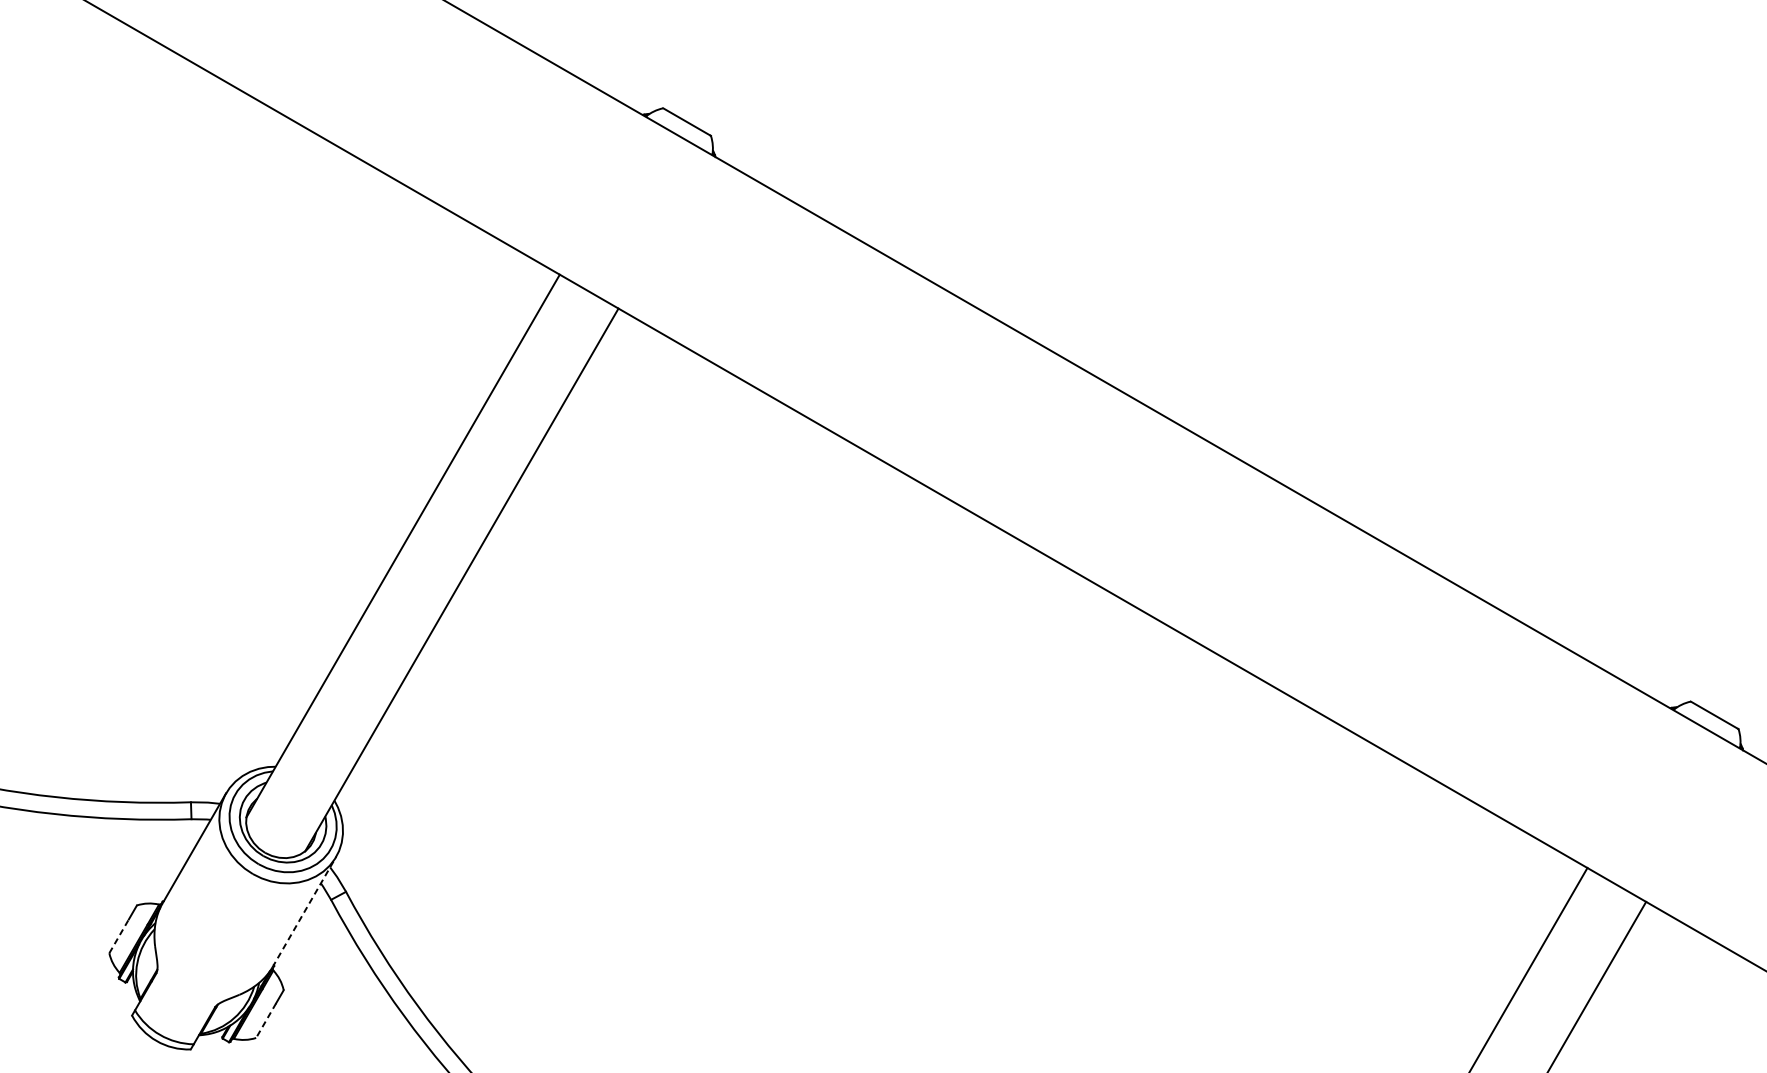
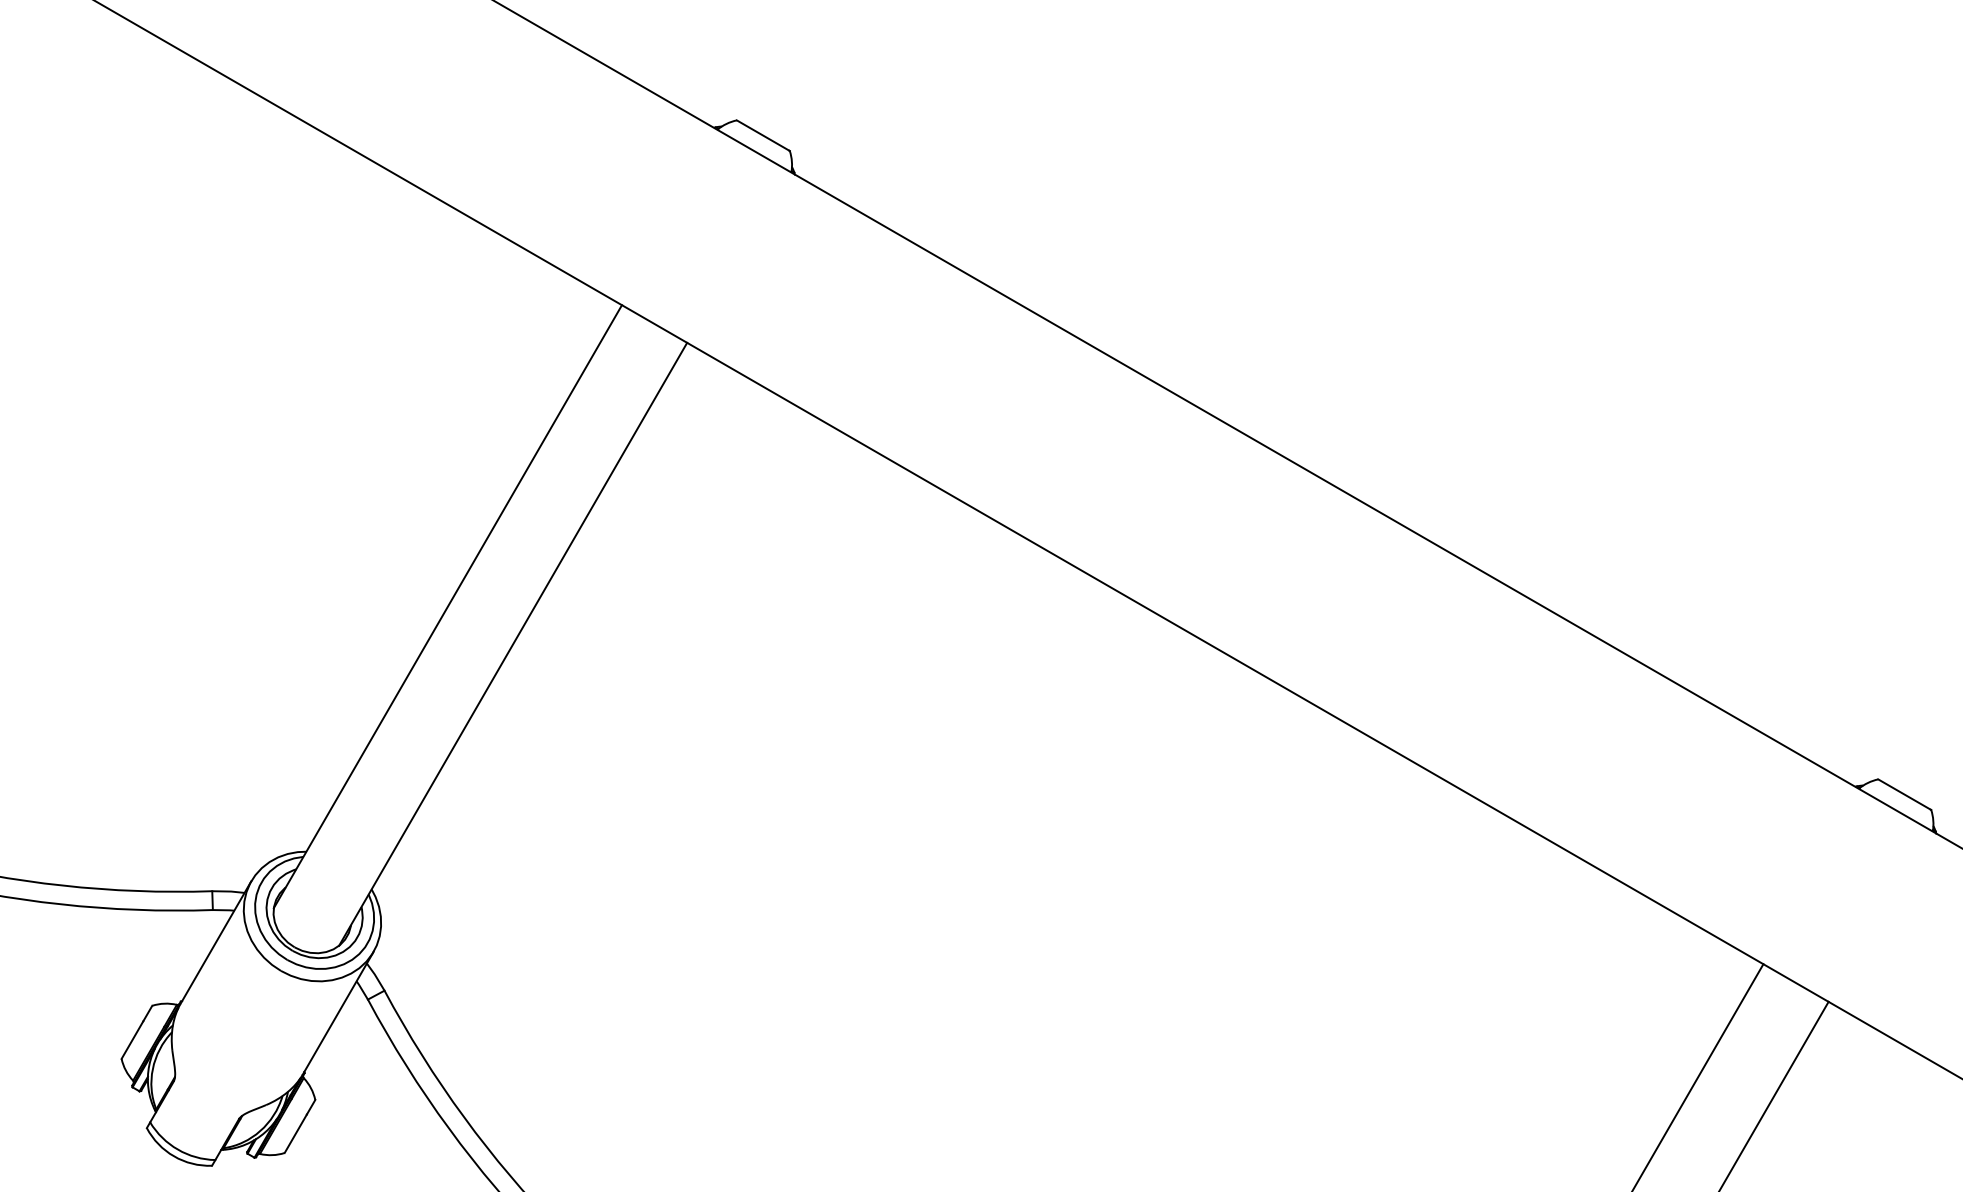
line: (304, 912) -> (338, 1013), dashed -> solid
line: (119, 936) -> (132, 1040), dashed -> solid
line: (265, 1021) -> (295, 1134), dashed -> solid

